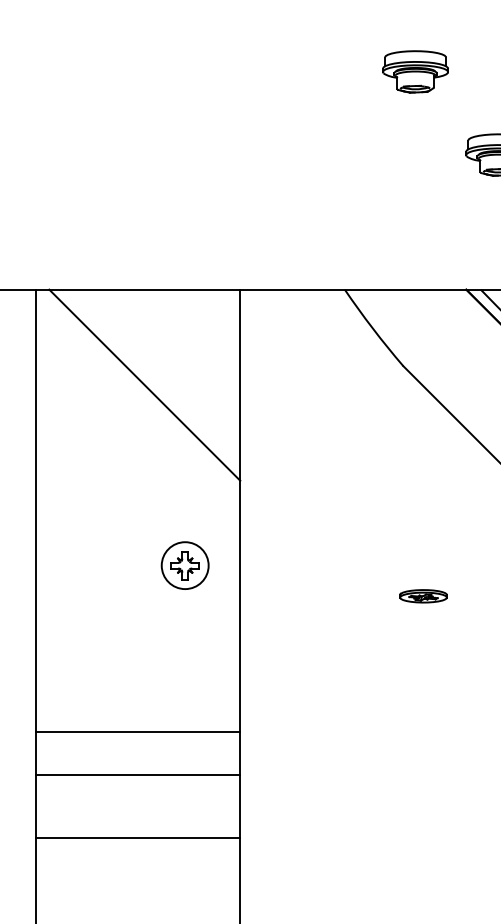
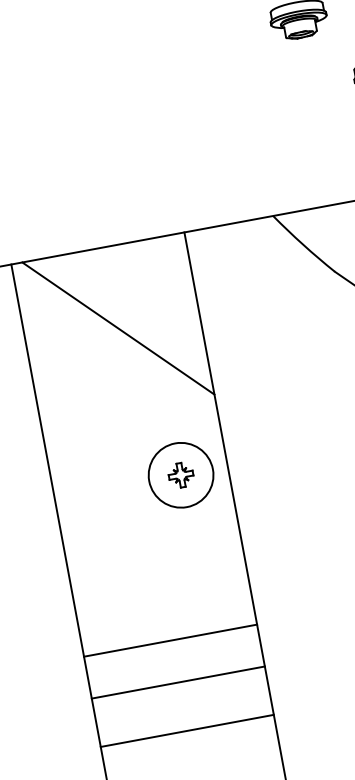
circle: (184, 565) -> (180, 475), size x1.6
line: (138, 731) -> (170, 640), moved
line: (138, 775) -> (178, 682), moved
line: (138, 838) -> (187, 731), moved

